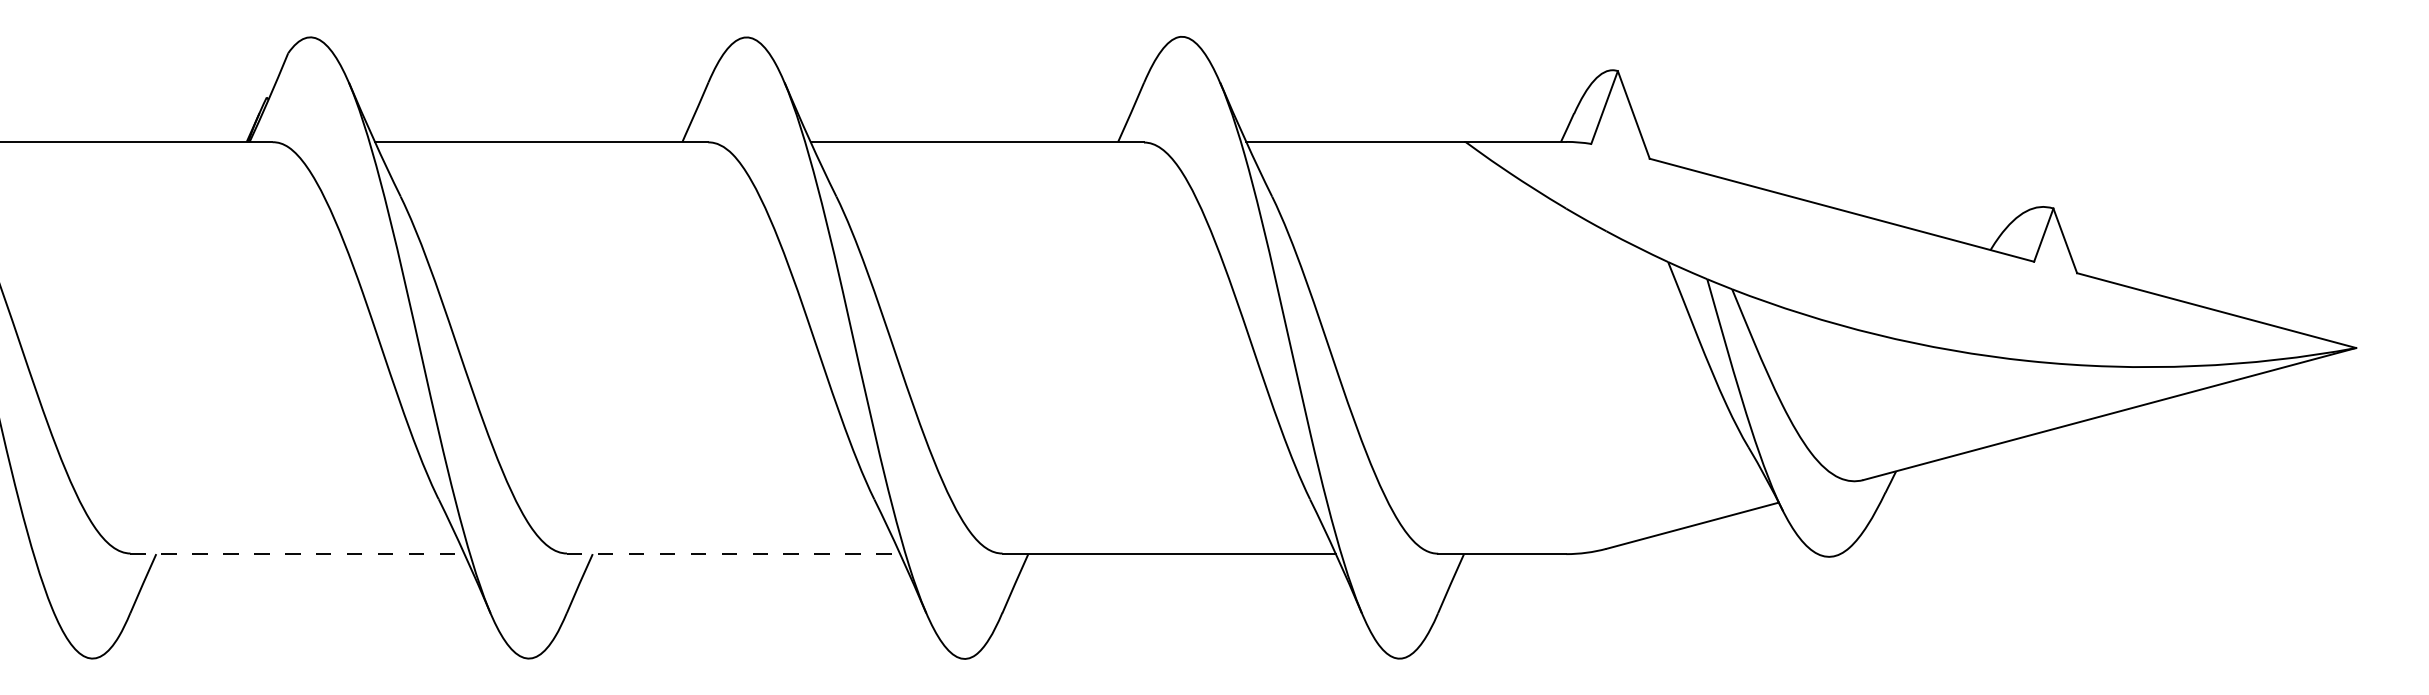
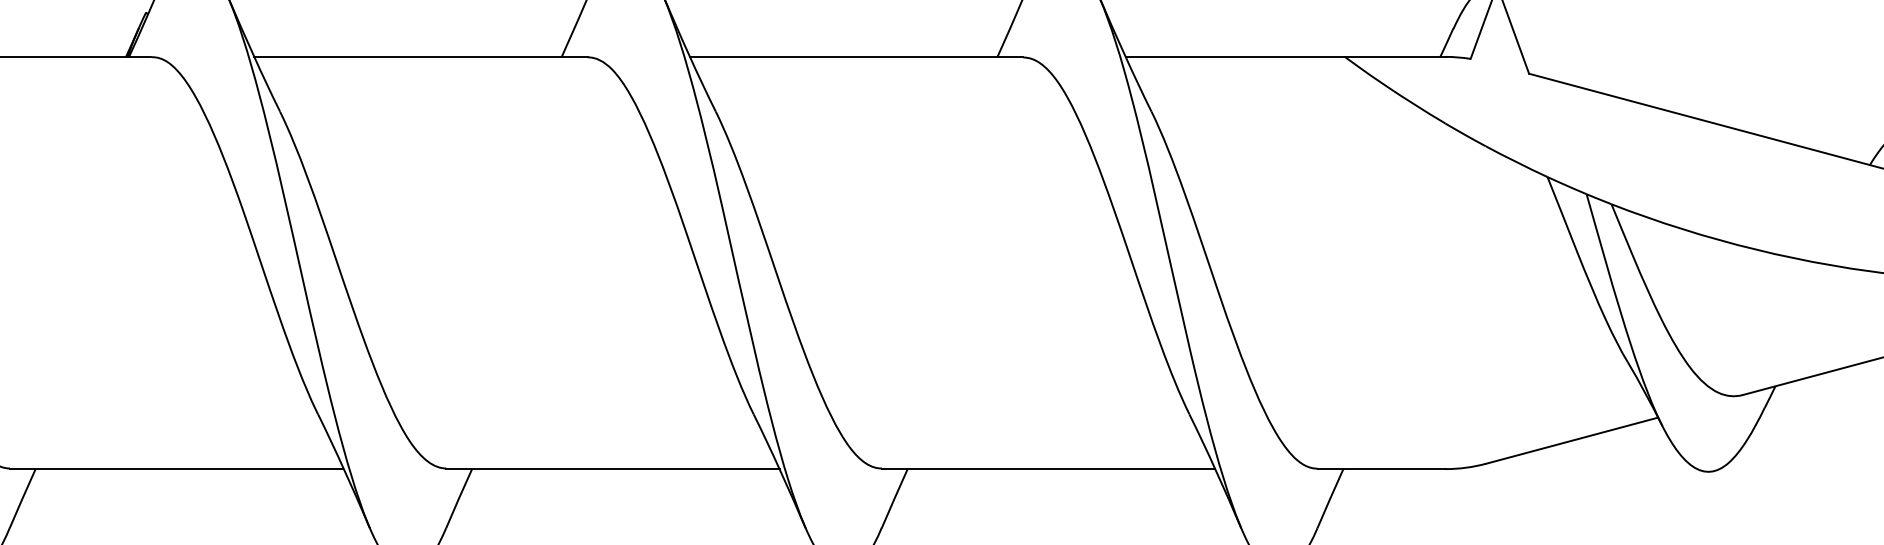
line: (297, 554) -> (176, 469), dashed -> solid
line: (733, 554) -> (612, 469), dashed -> solid

